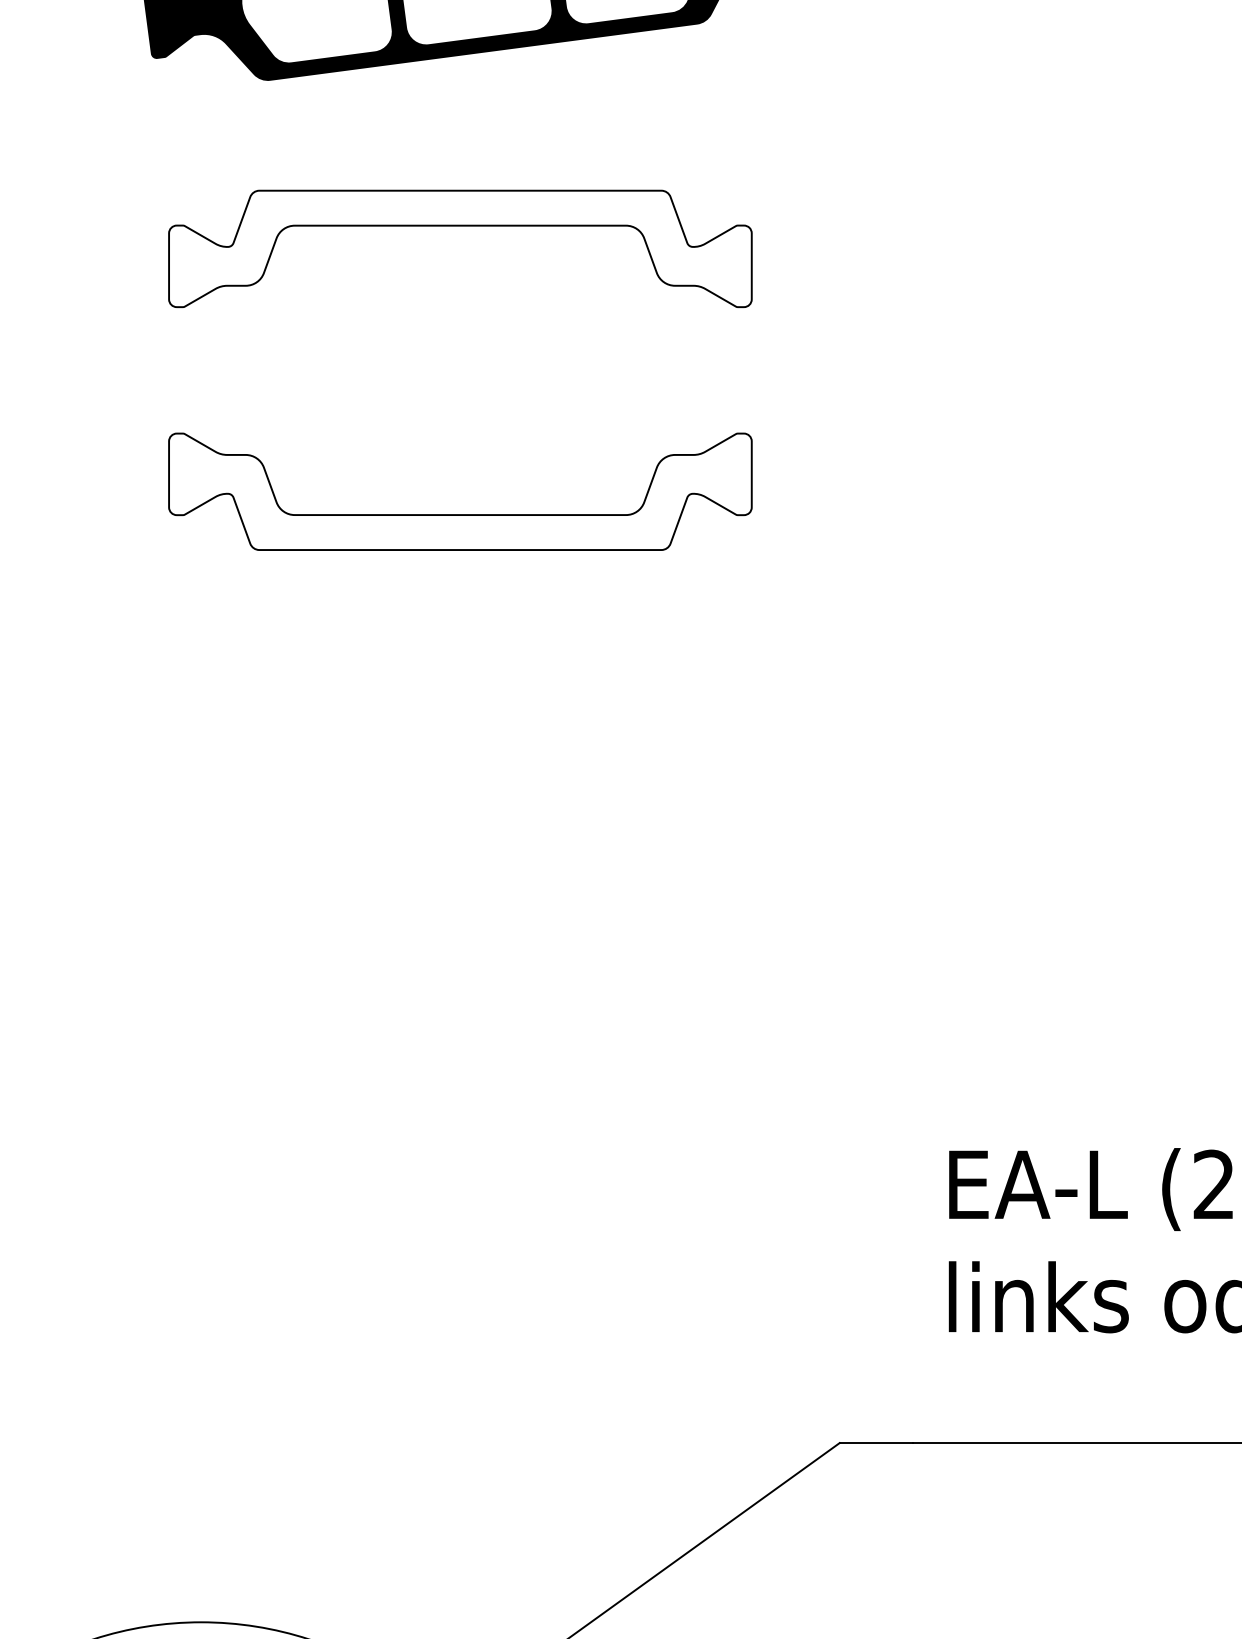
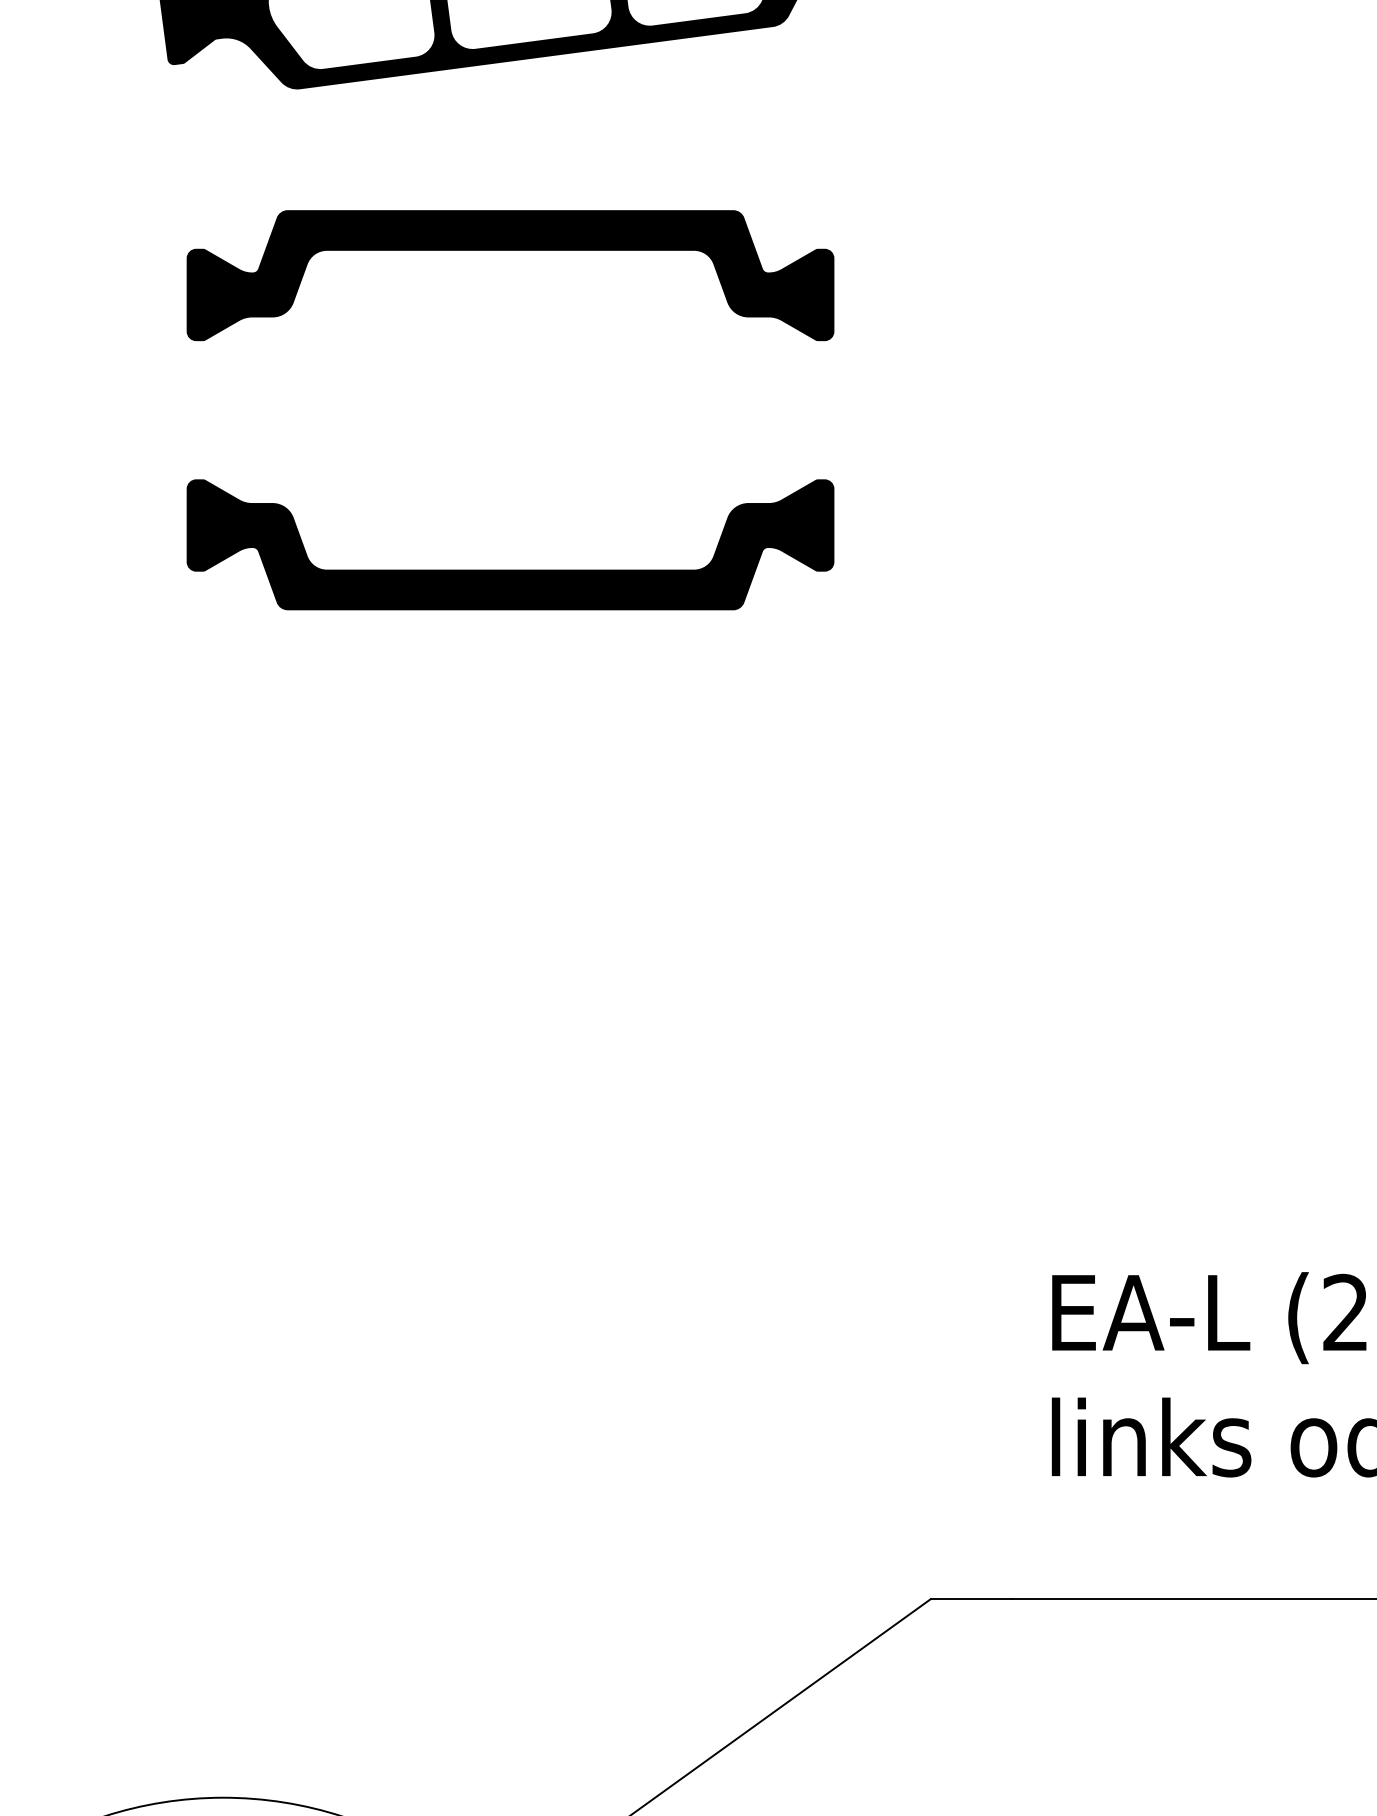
fill: (460, 248) -> (510, 275), added
fill: (460, 491) -> (510, 544), added

